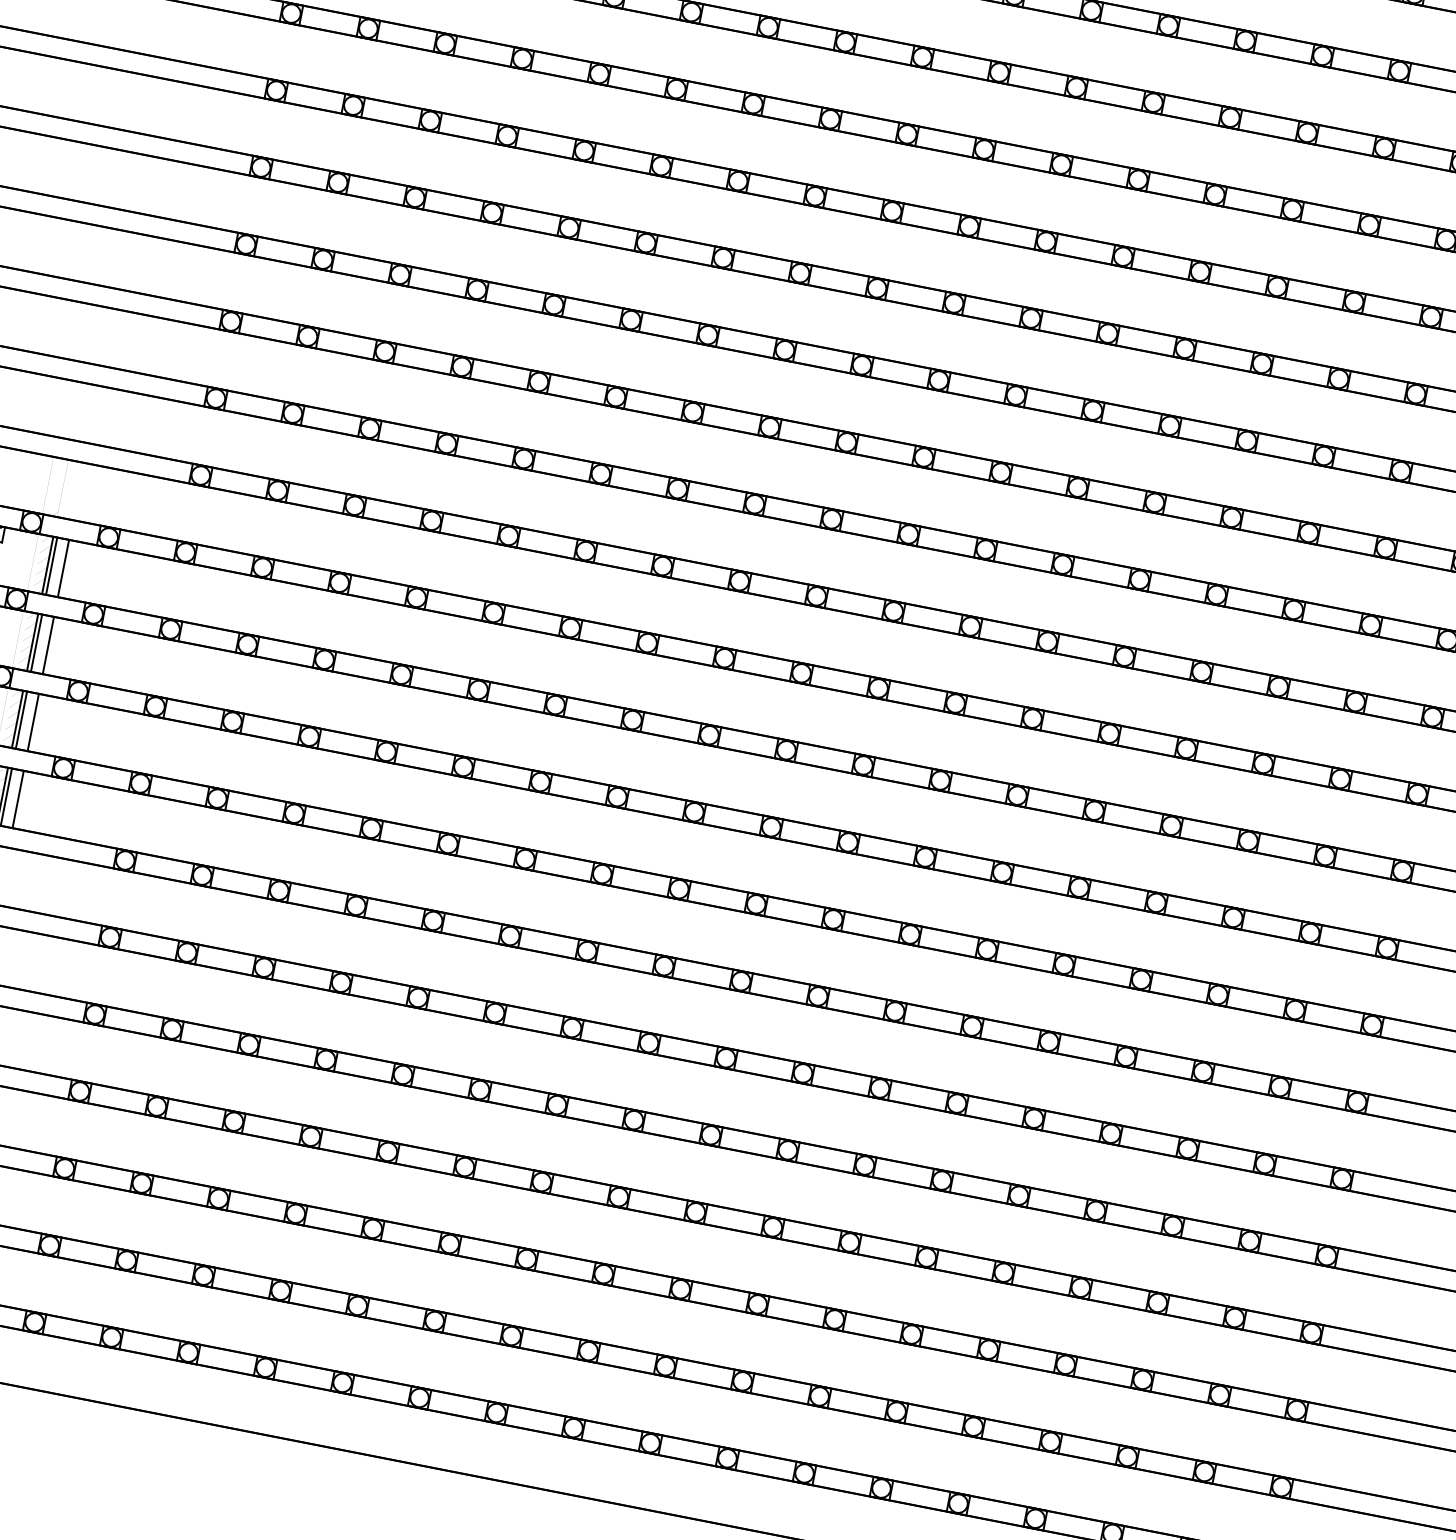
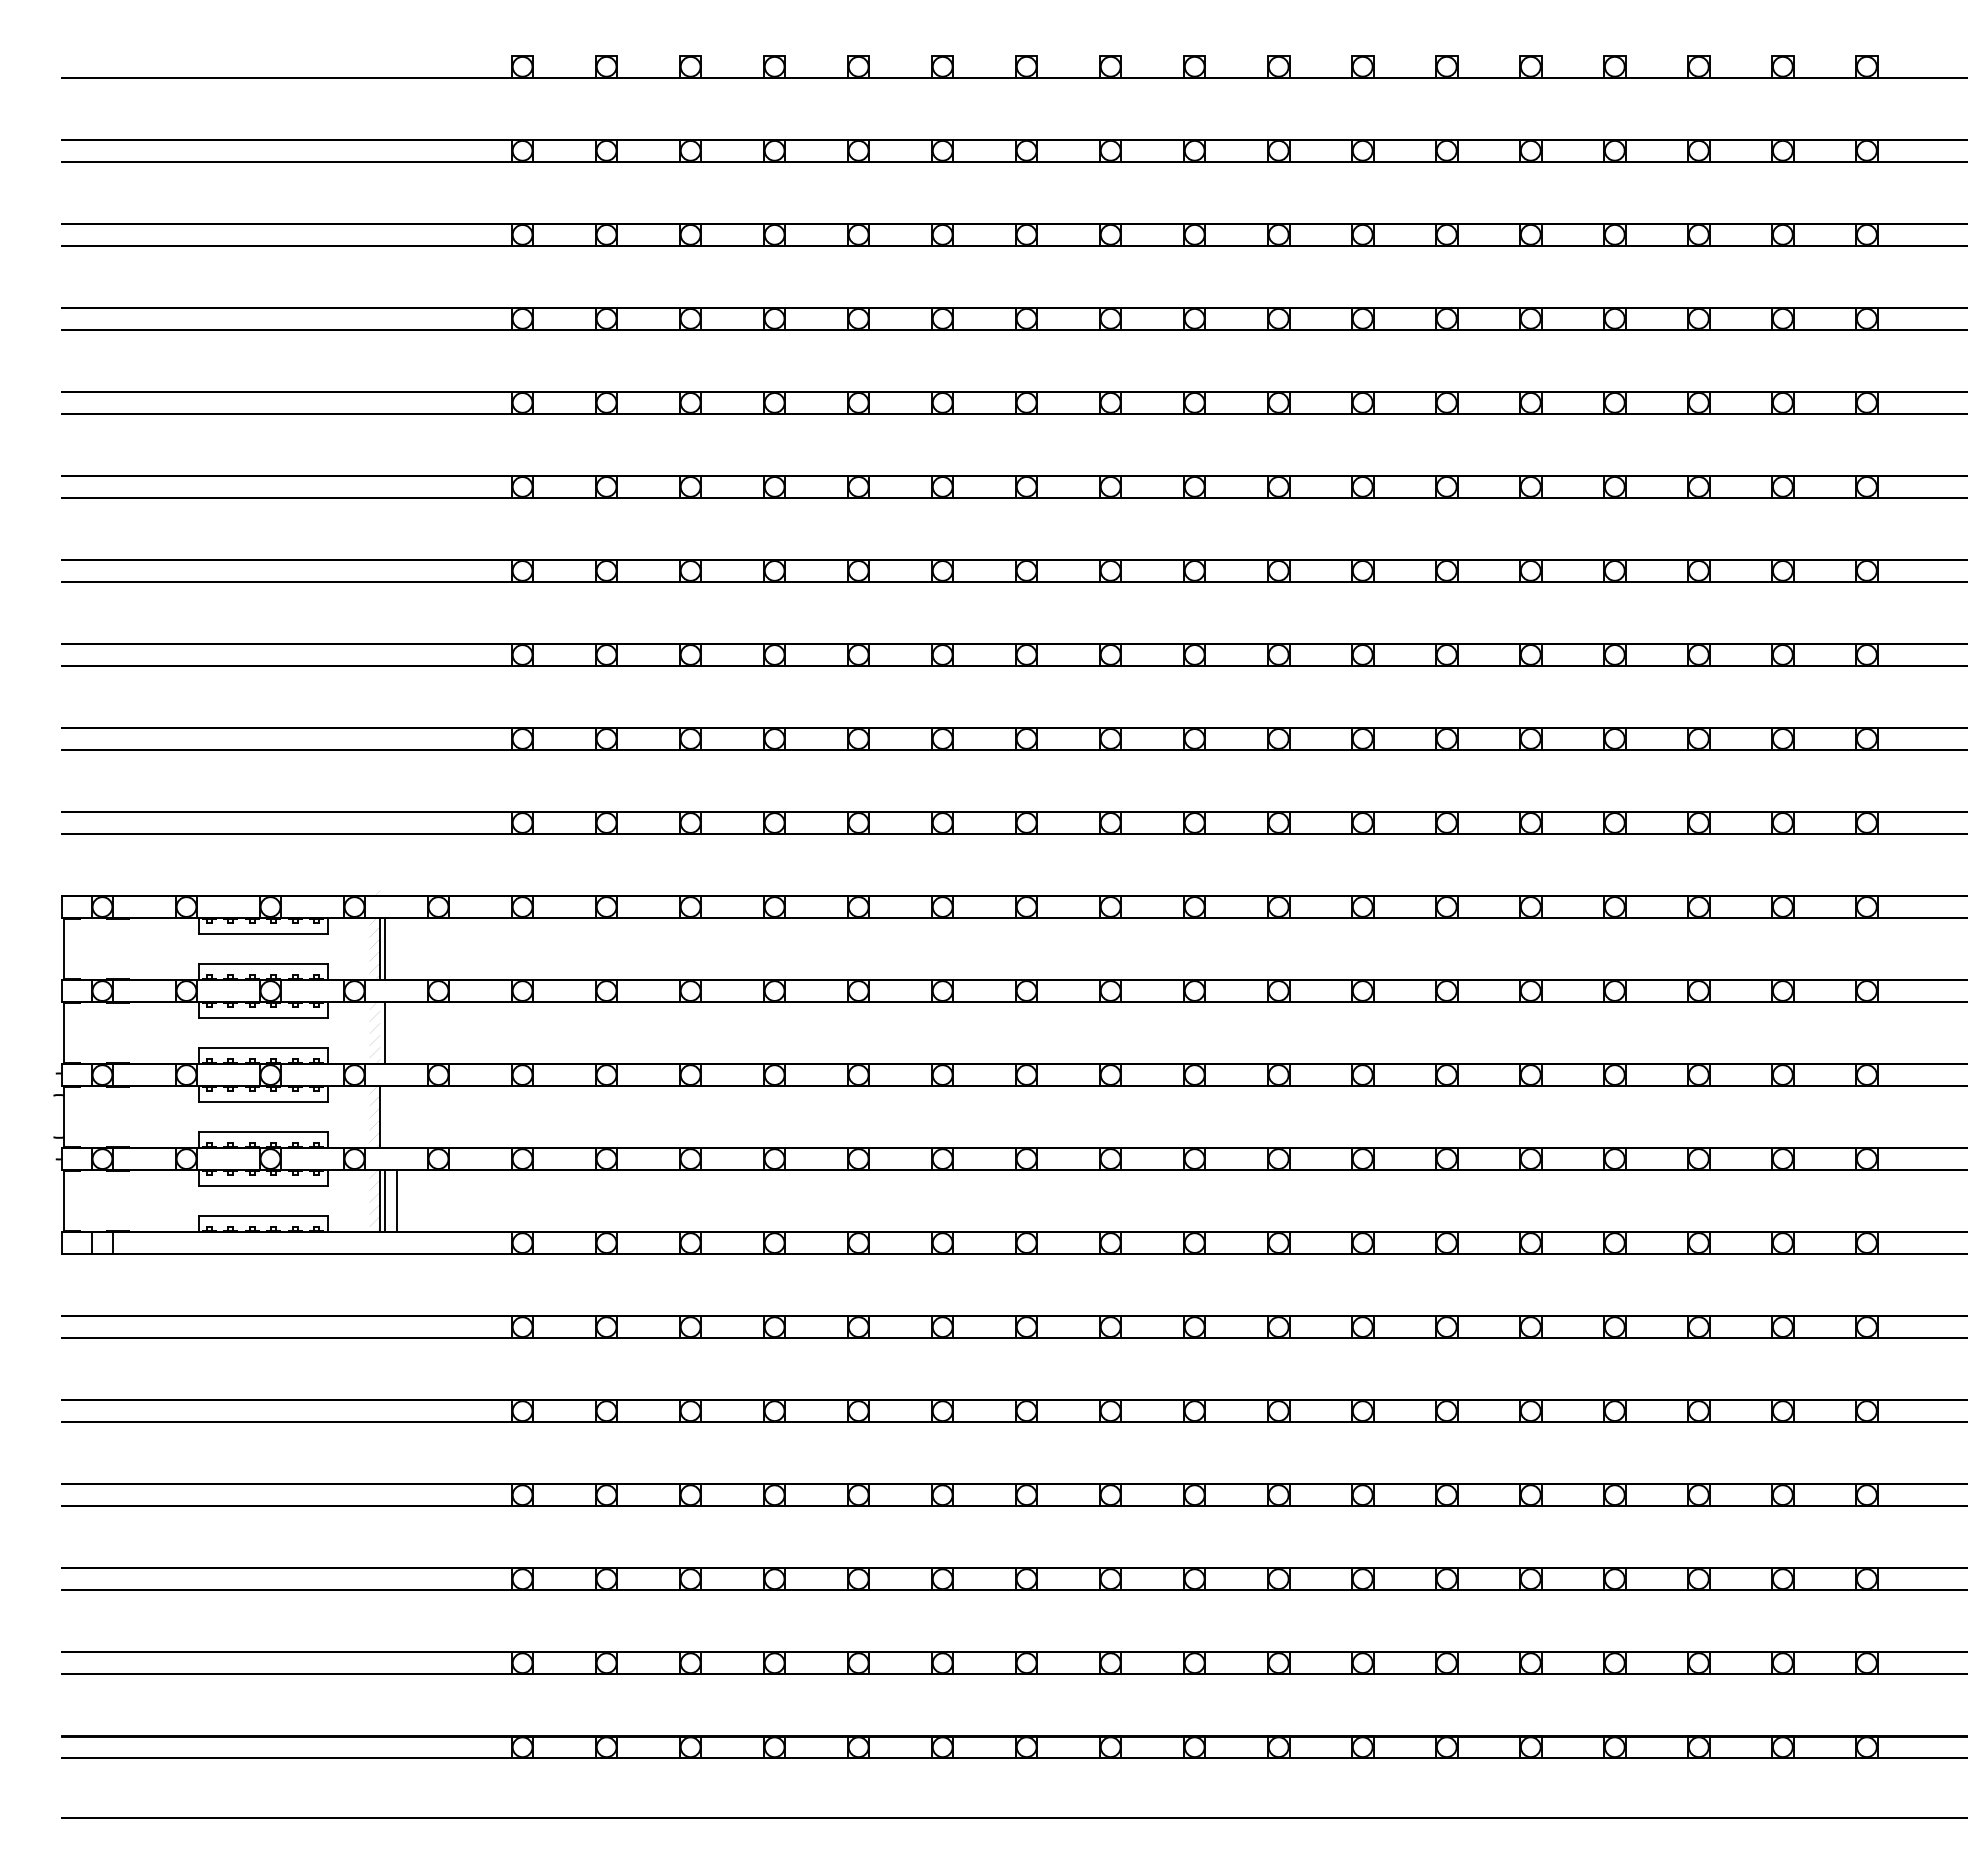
line: (63, 568) -> (397, 948), removed
line: (32, 641) -> (380, 1032), removed
line: (48, 645) -> (397, 1032), removed
line: (21, 719) -> (384, 1116), removed
line: (33, 721) -> (397, 1116), removed

